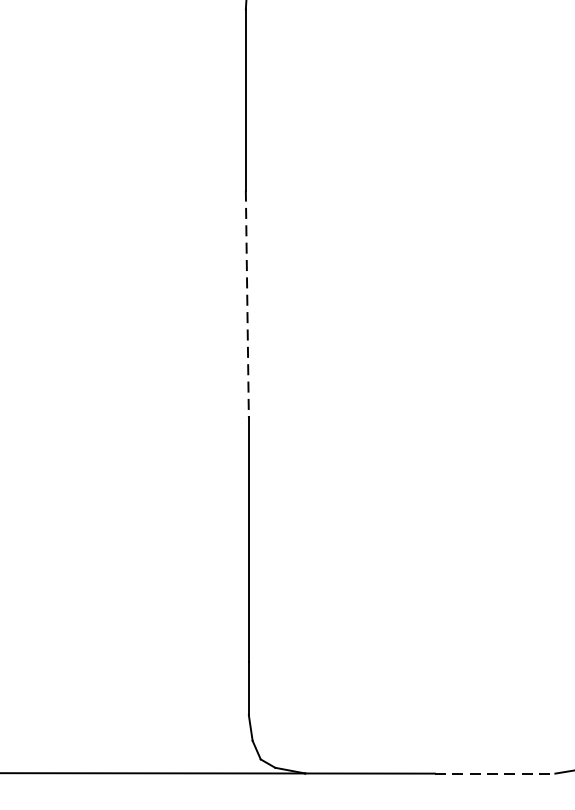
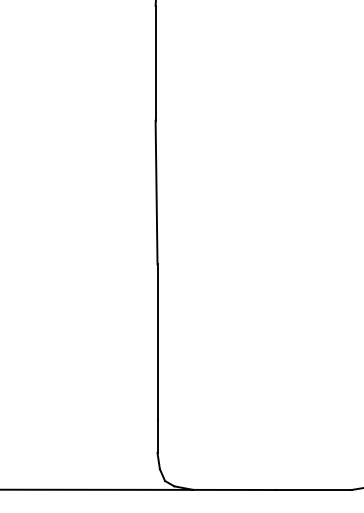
line: (247, 303) -> (156, 192), dashed -> solid
line: (496, 772) -> (314, 489), dashed -> solid

